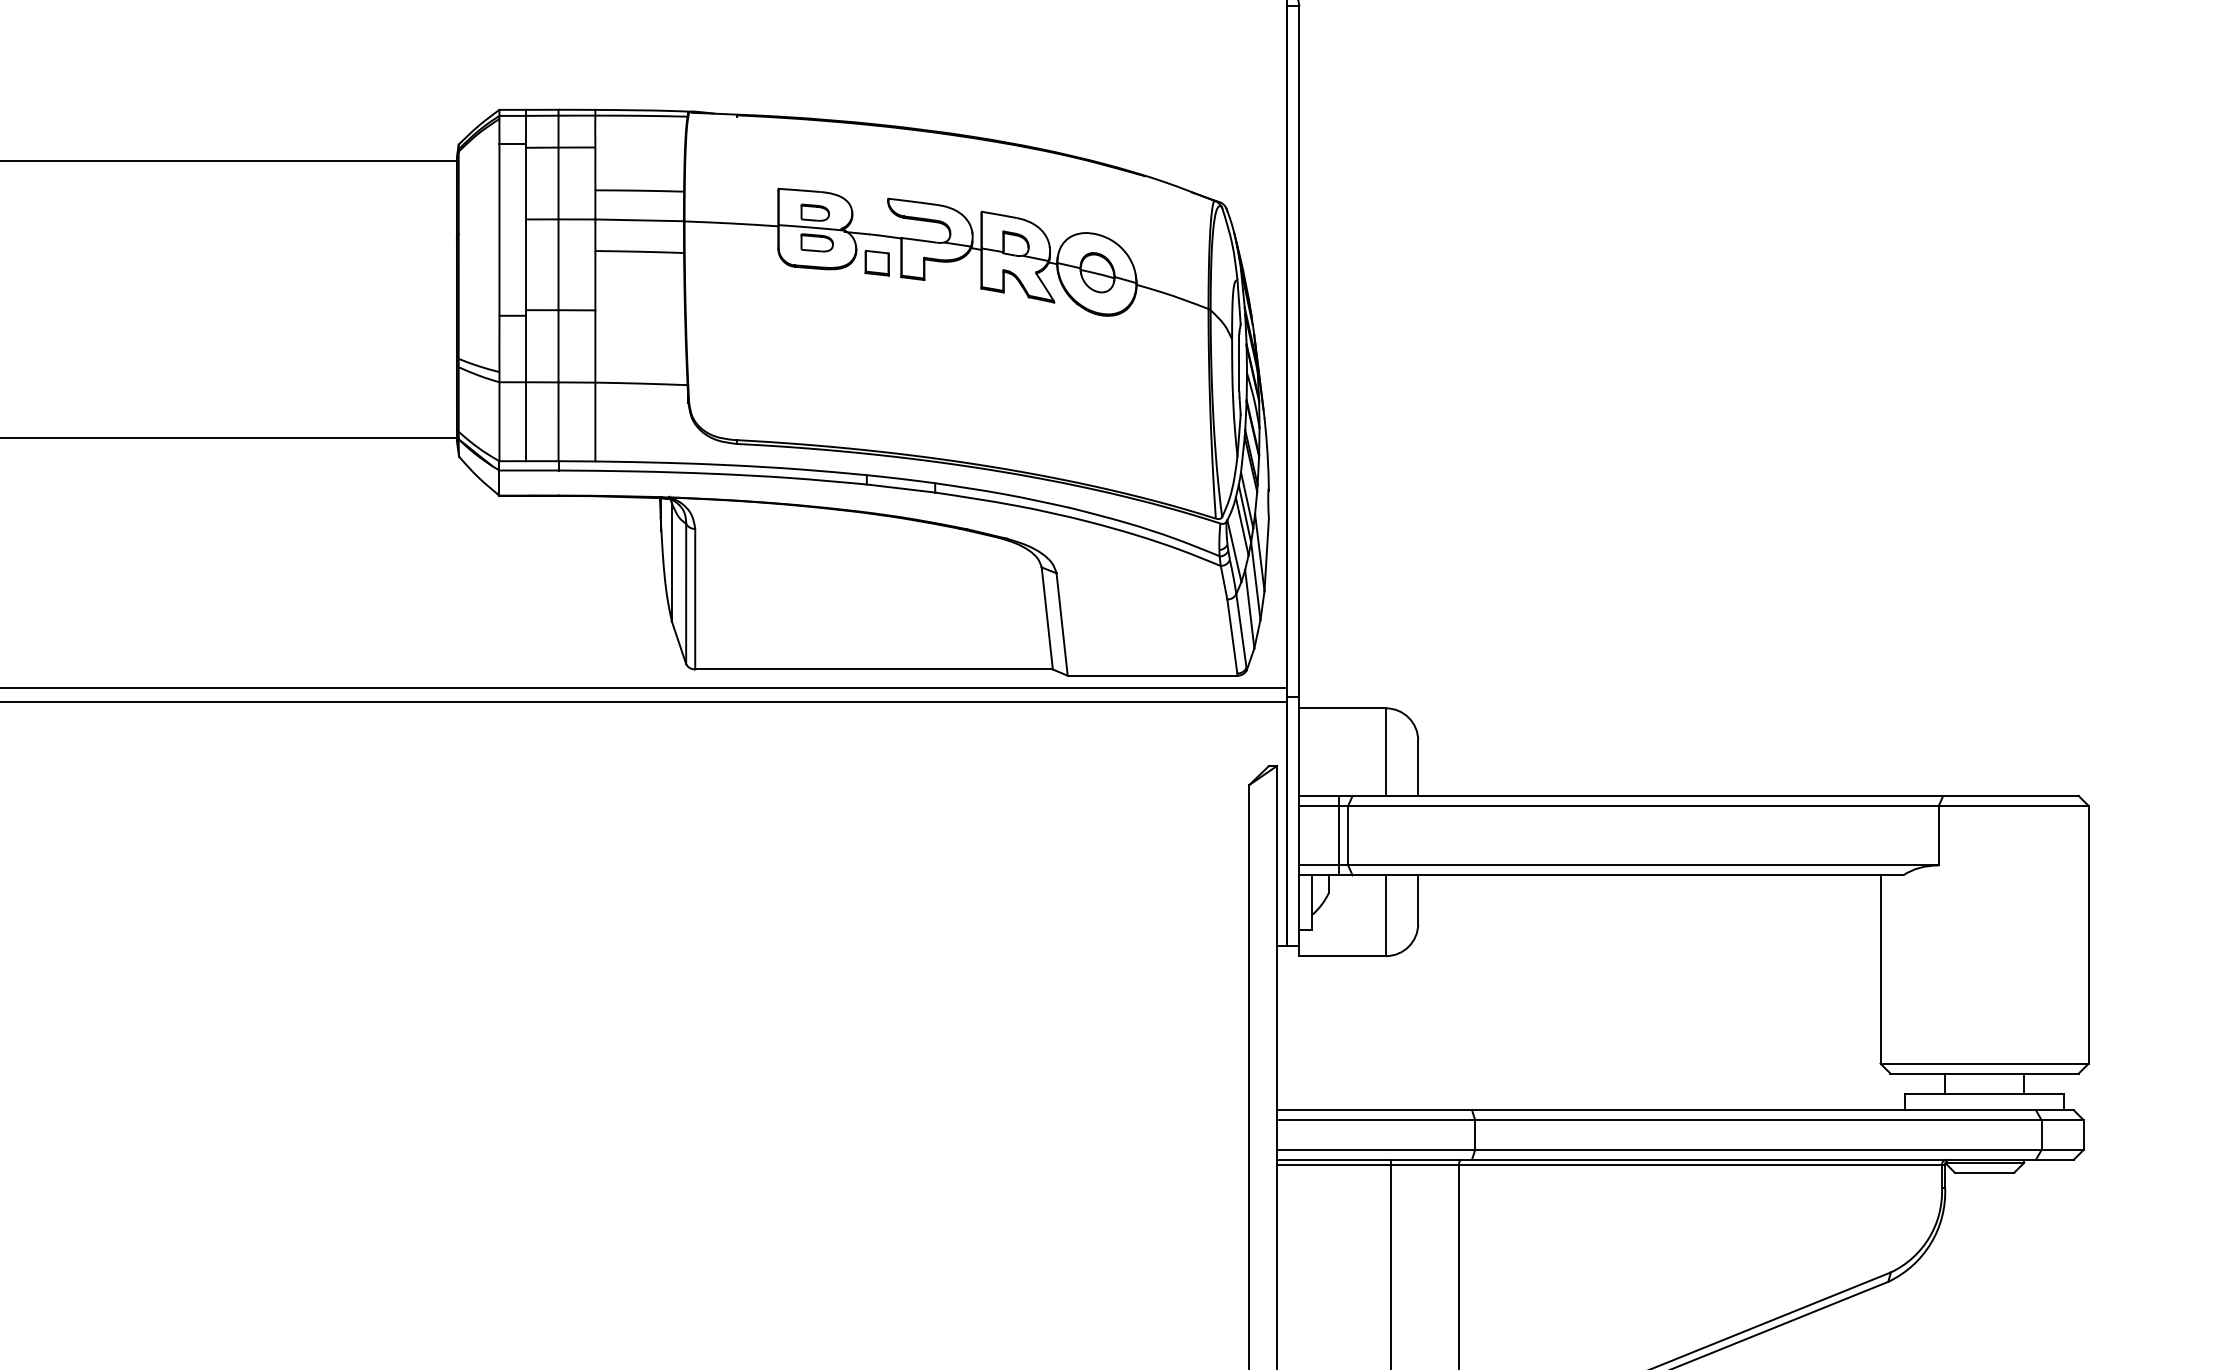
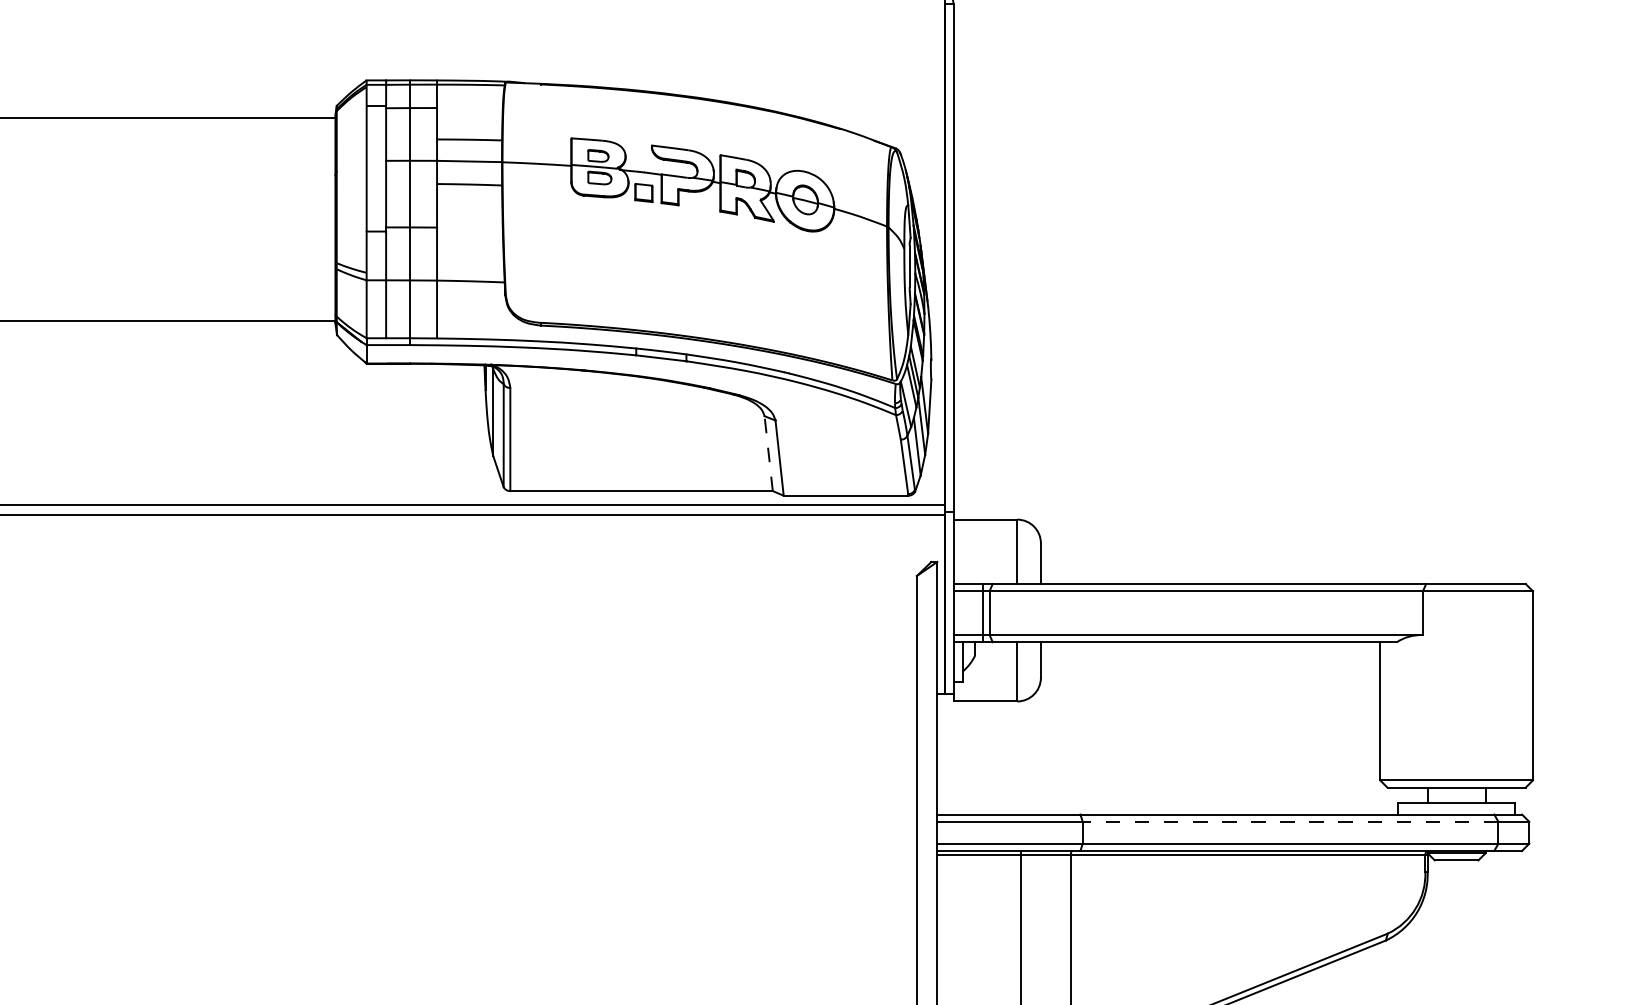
line: (1047, 617) -> (768, 452), solid -> dashed
line: (1757, 1120) -> (1289, 822), solid -> dashed

